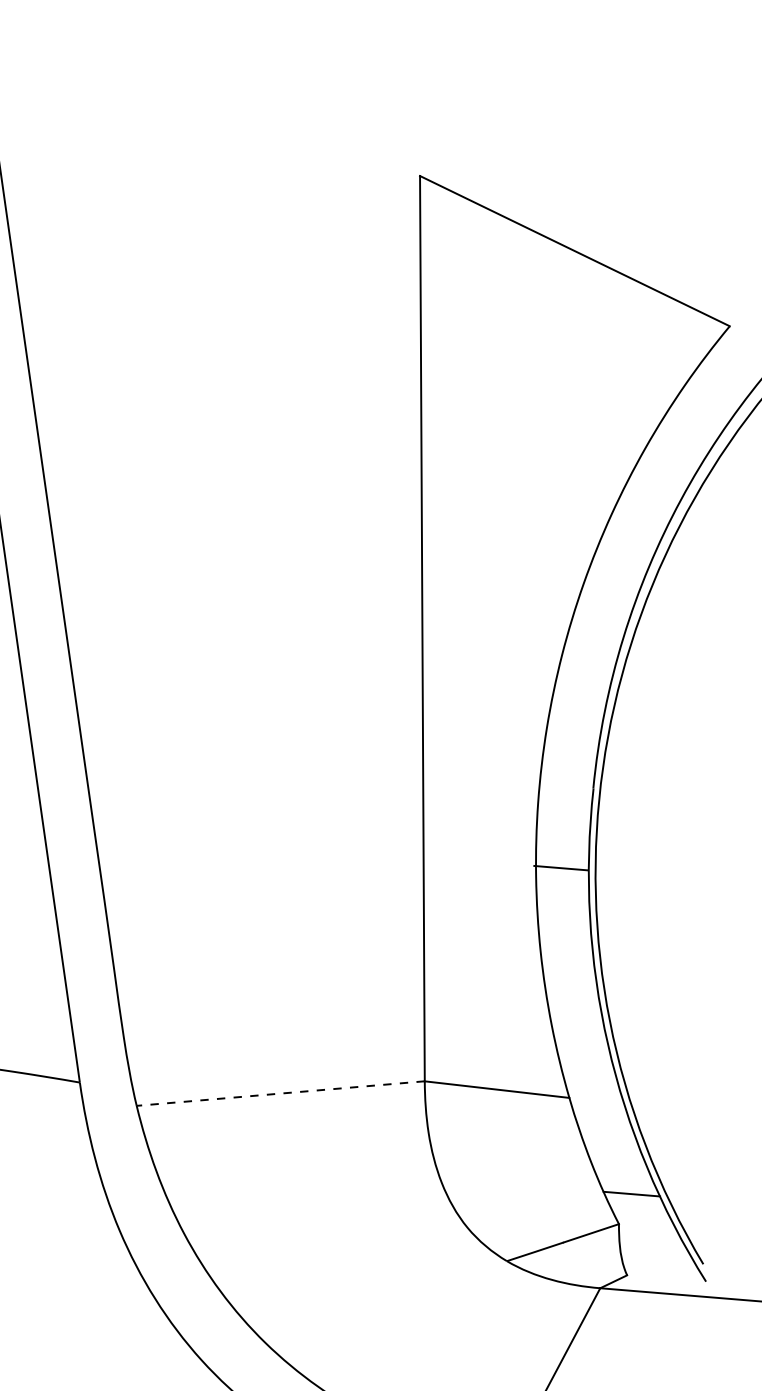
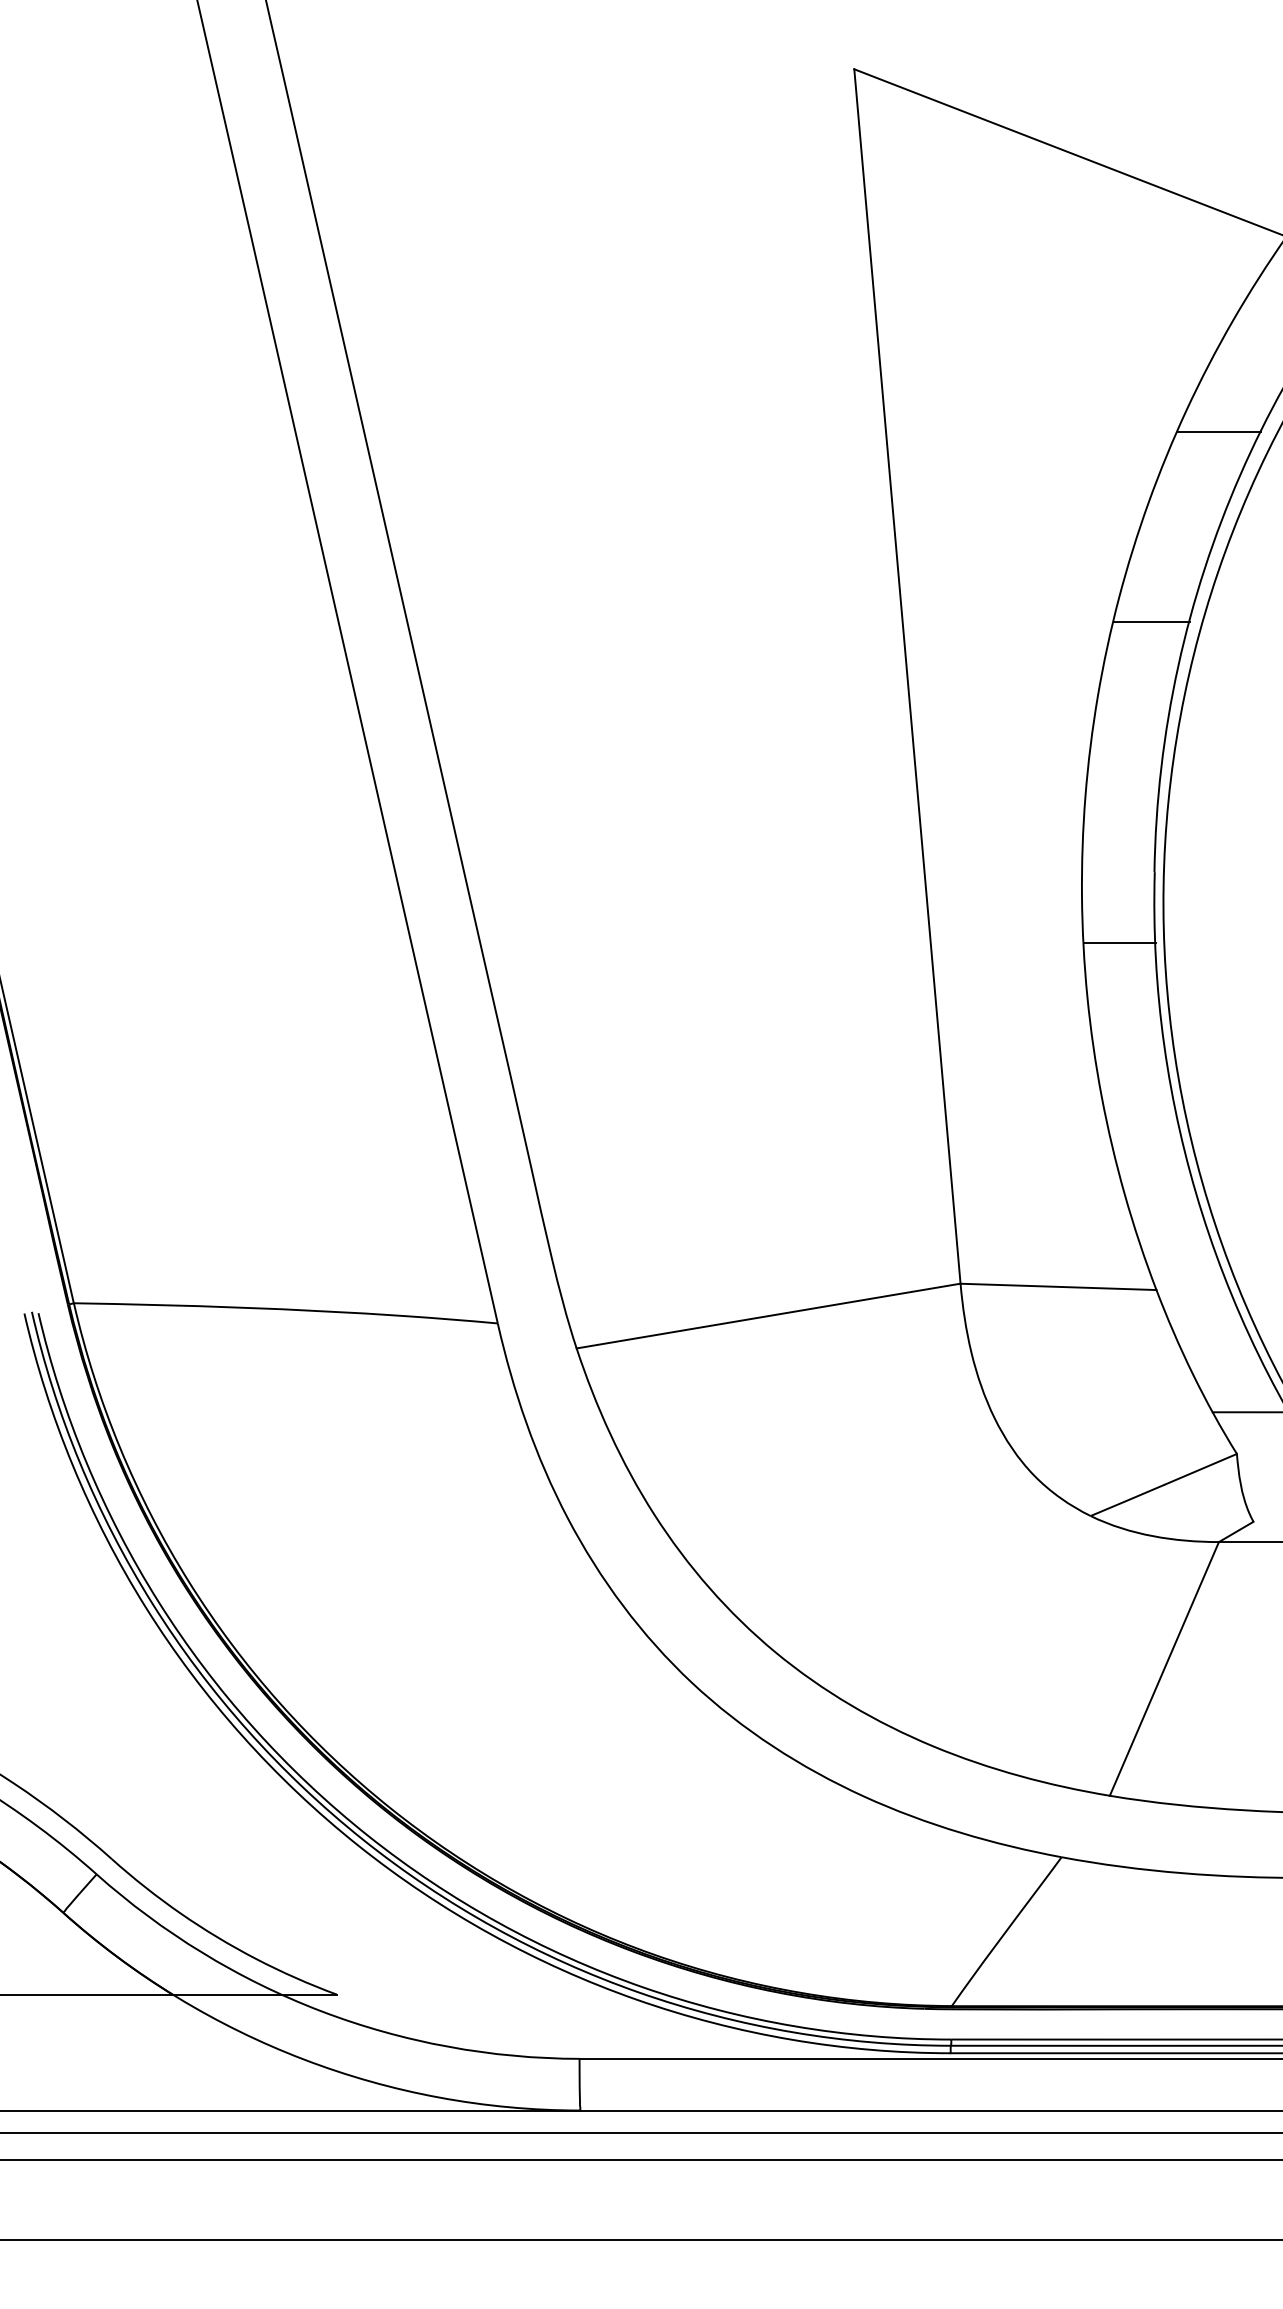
line: (668, 467) -> (1219, 432), added
line: (606, 603) -> (1151, 622), added
line: (560, 868) -> (1119, 942), moved
line: (280, 1093) -> (768, 1316), dashed -> solid

